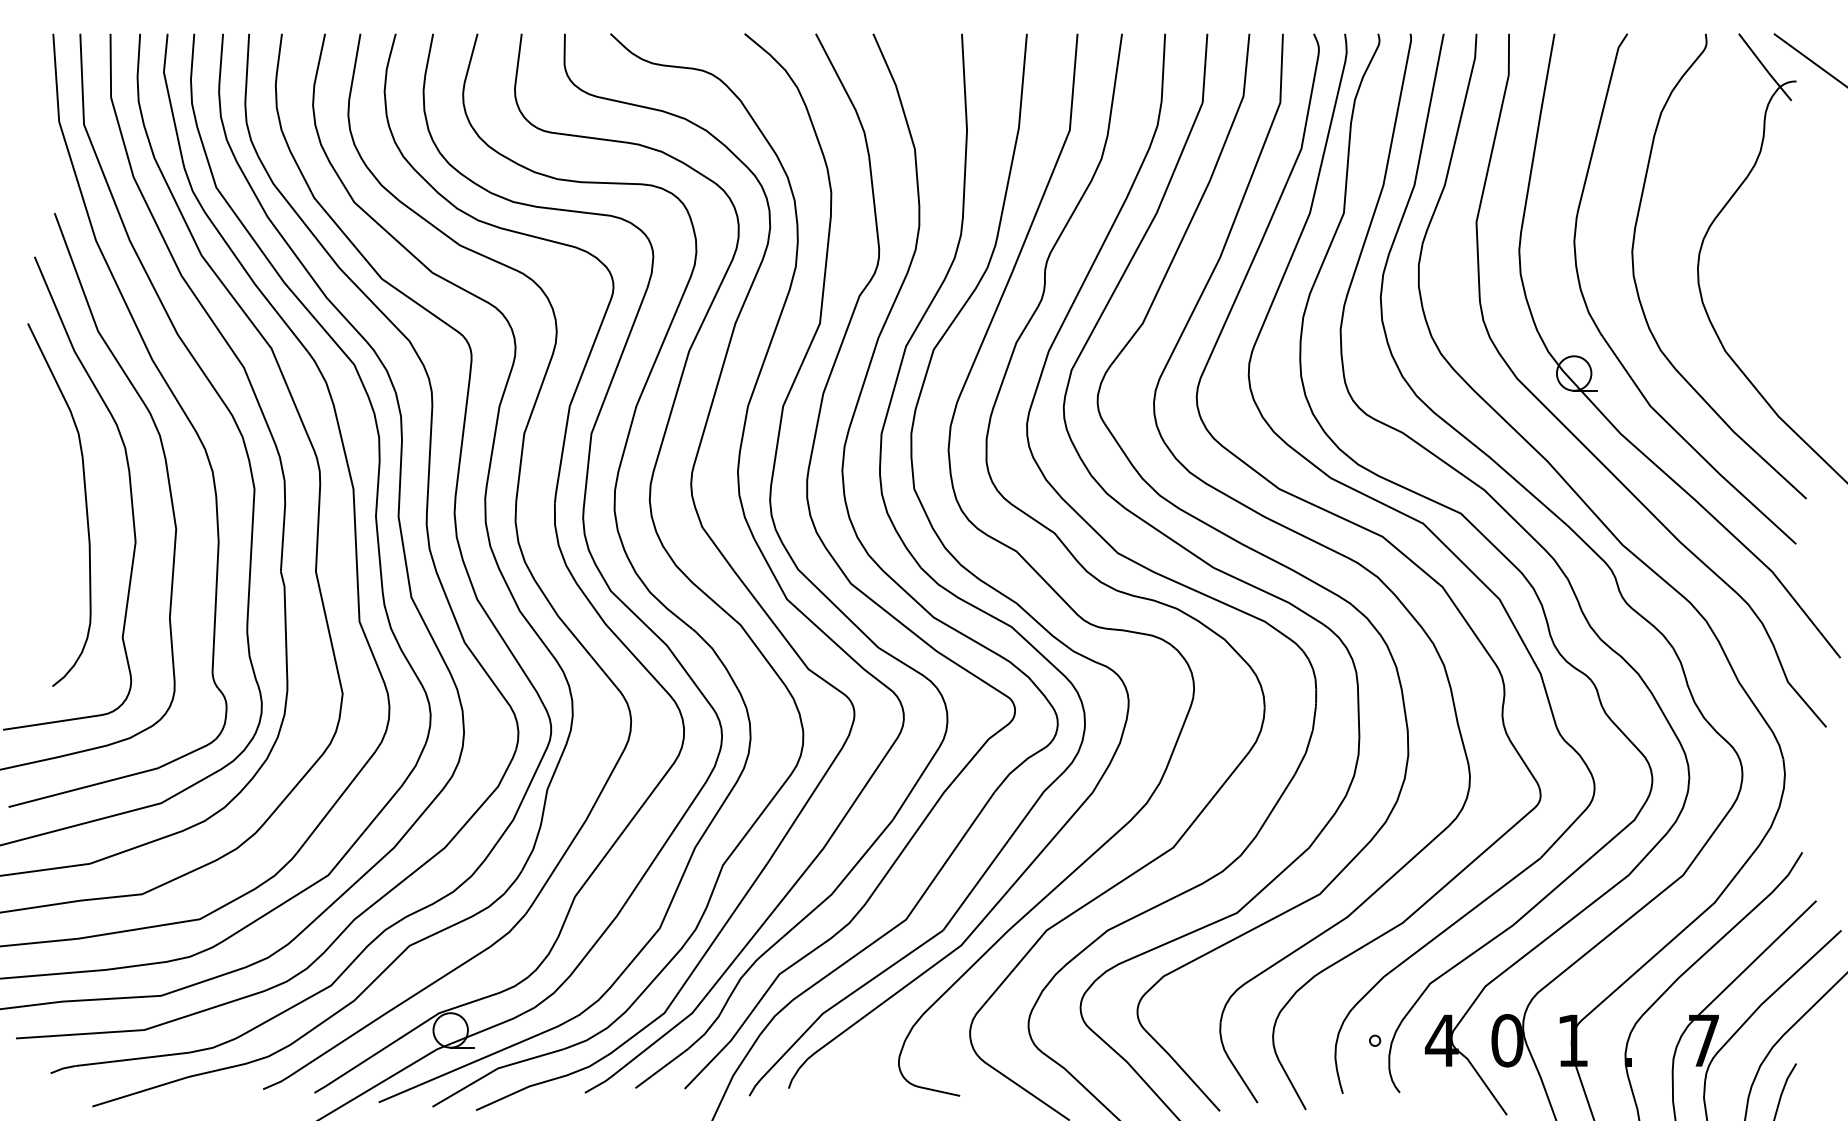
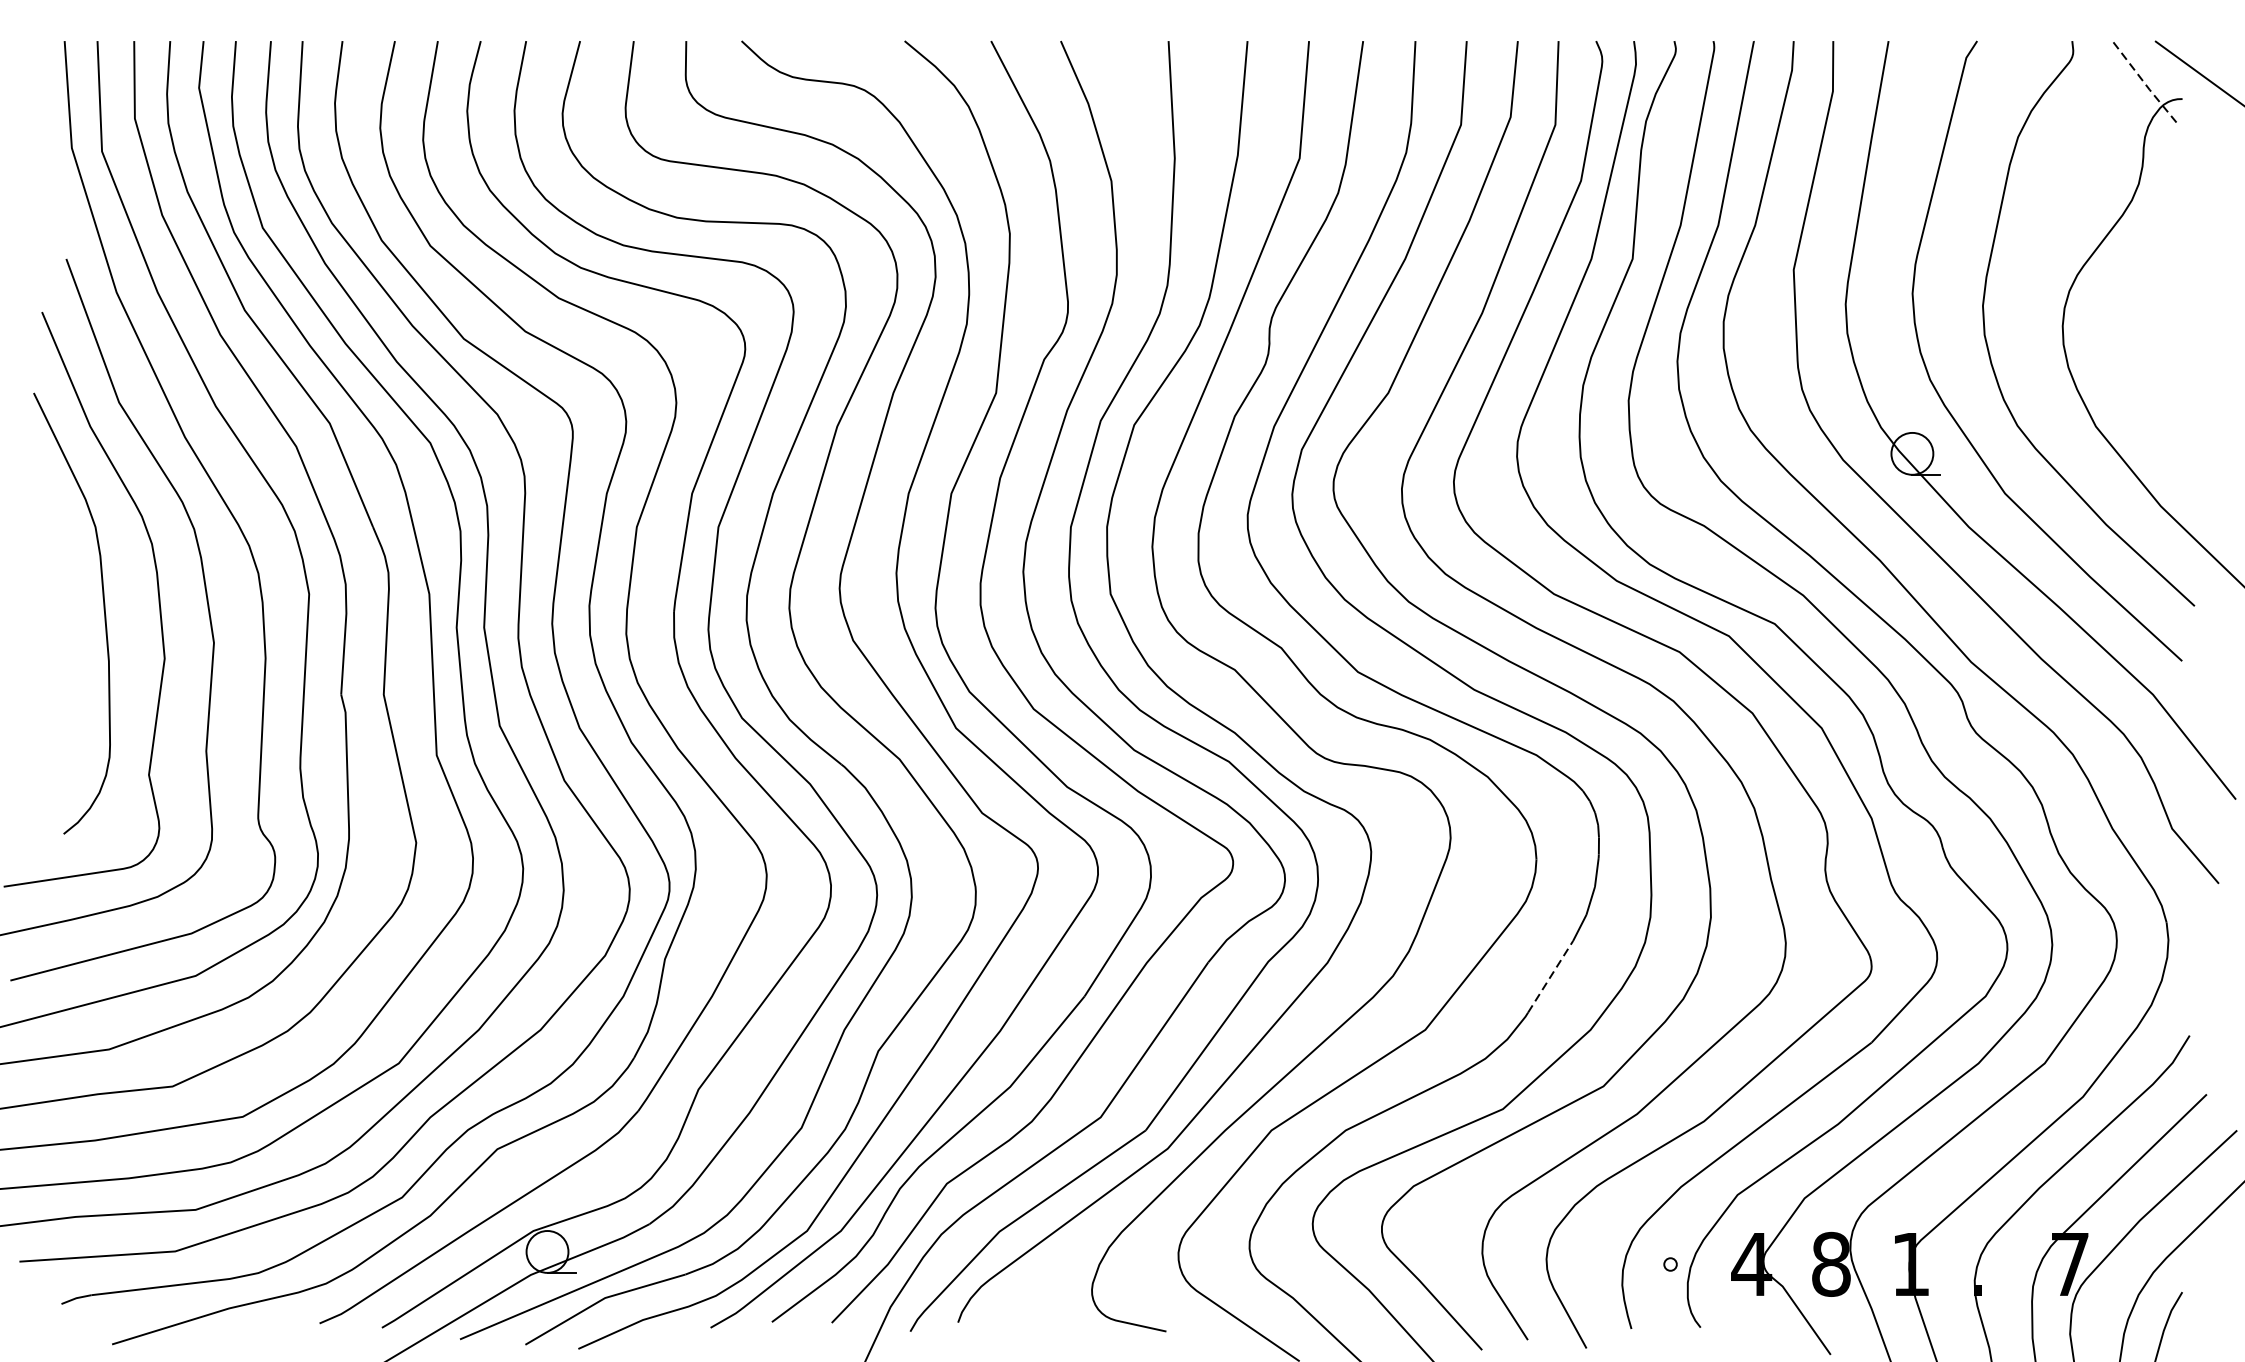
line: (1764, 67) -> (2143, 82), solid -> dashed
line: (1276, 803) -> (1550, 976), solid -> dashed
text: (1507, 1040) -> (1831, 1264), 0 -> 8

